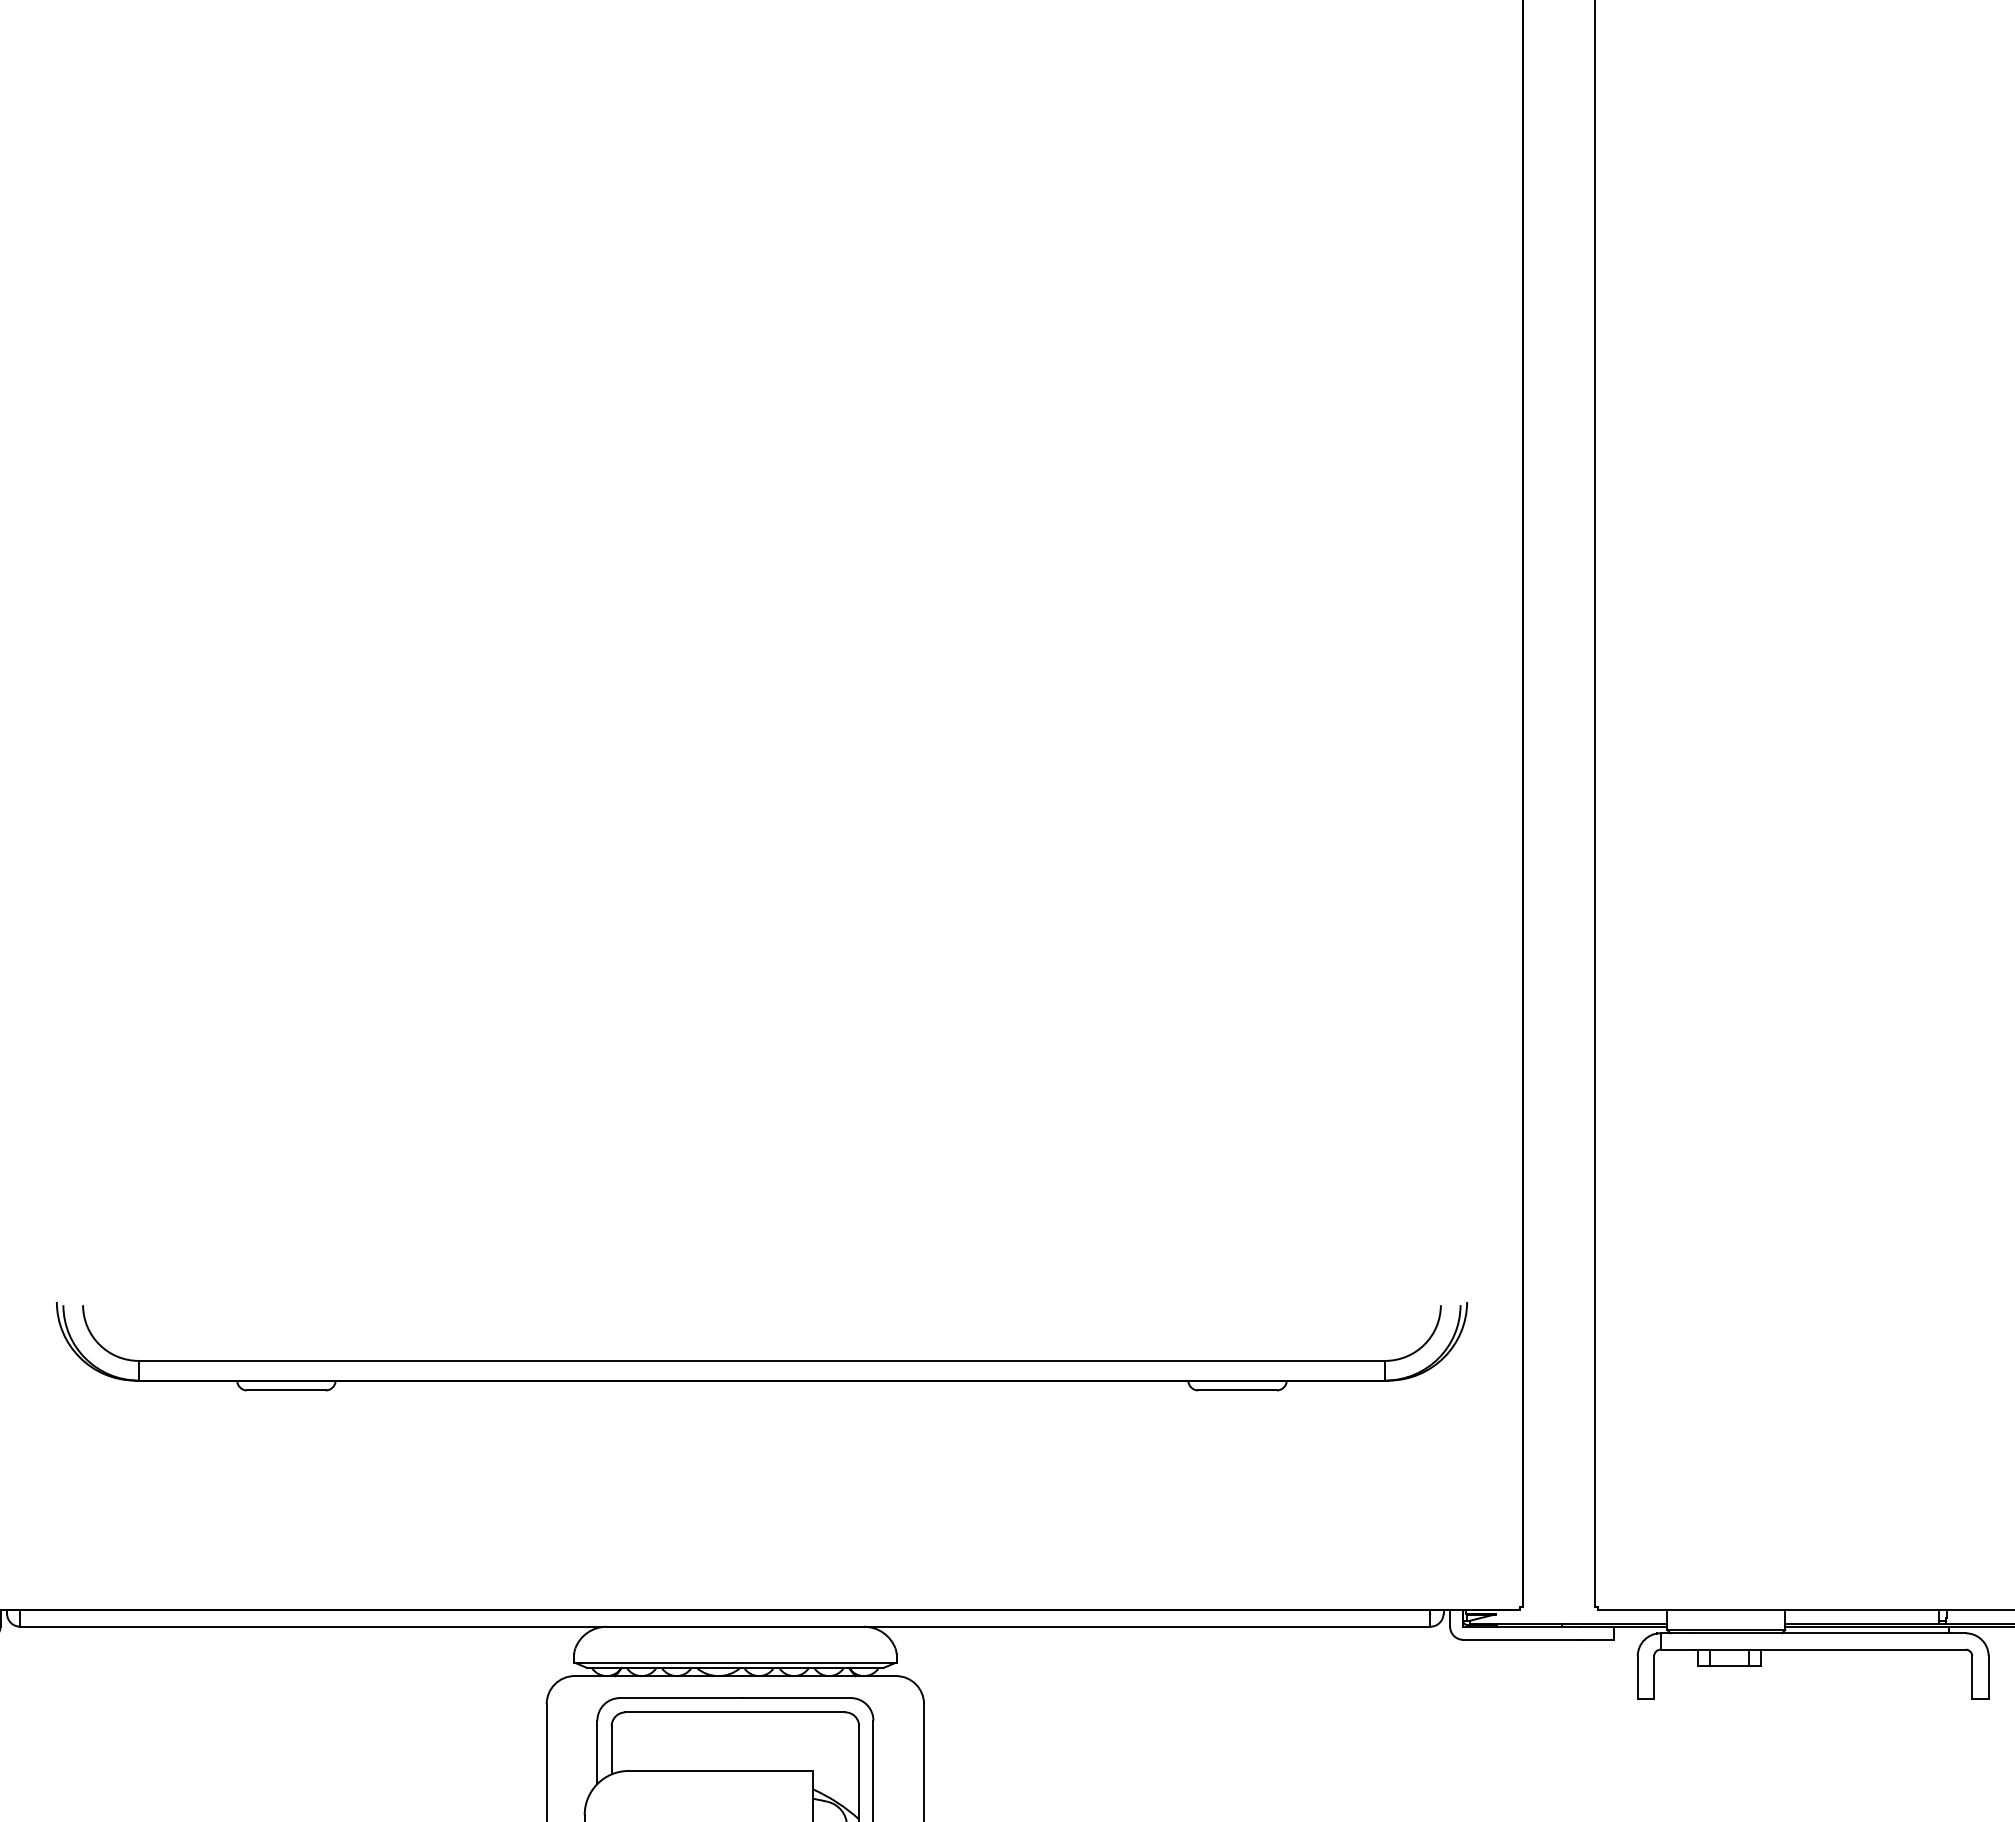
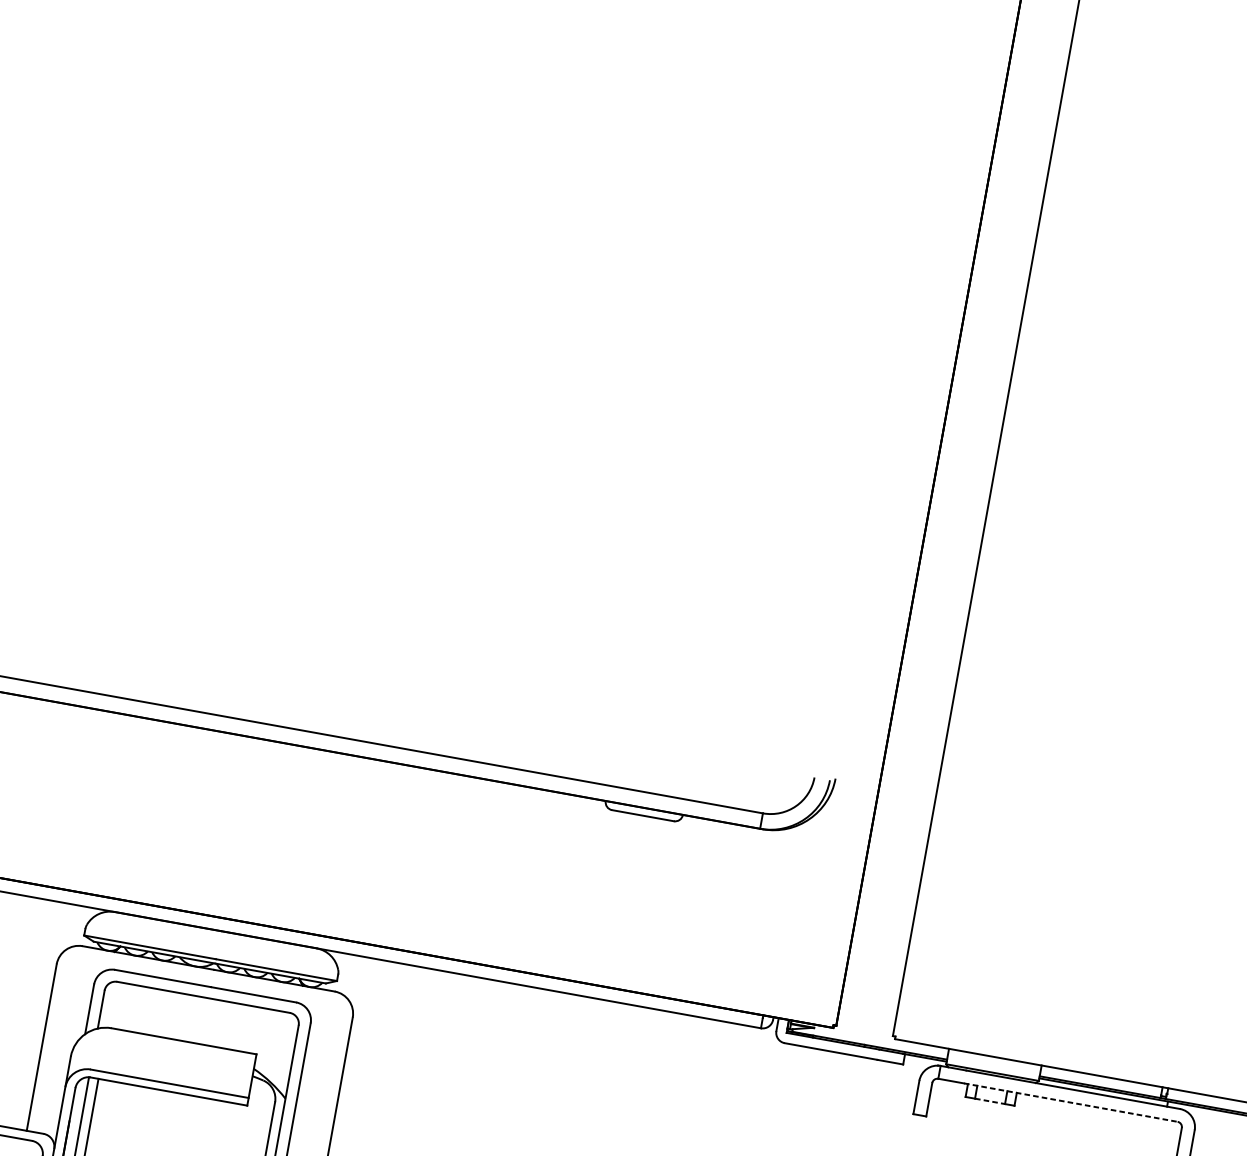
line: (1830, 1649) -> (1071, 1102), solid -> dashed
line: (1730, 1666) -> (990, 1101), solid -> dashed

